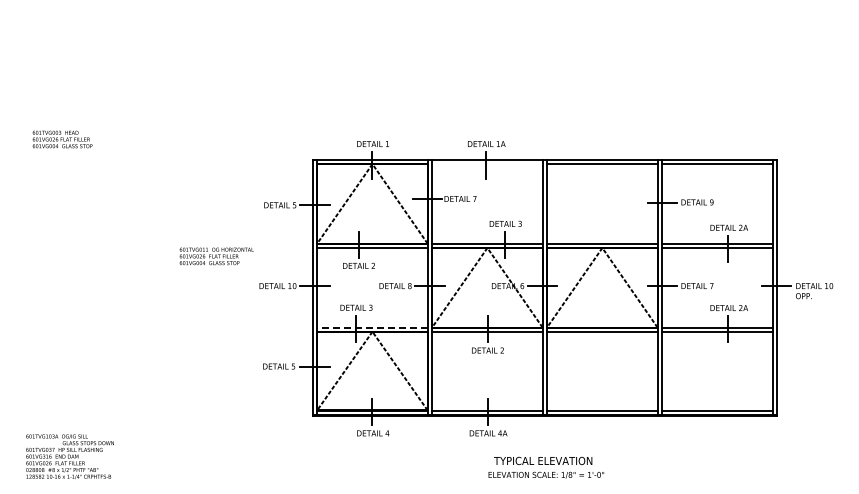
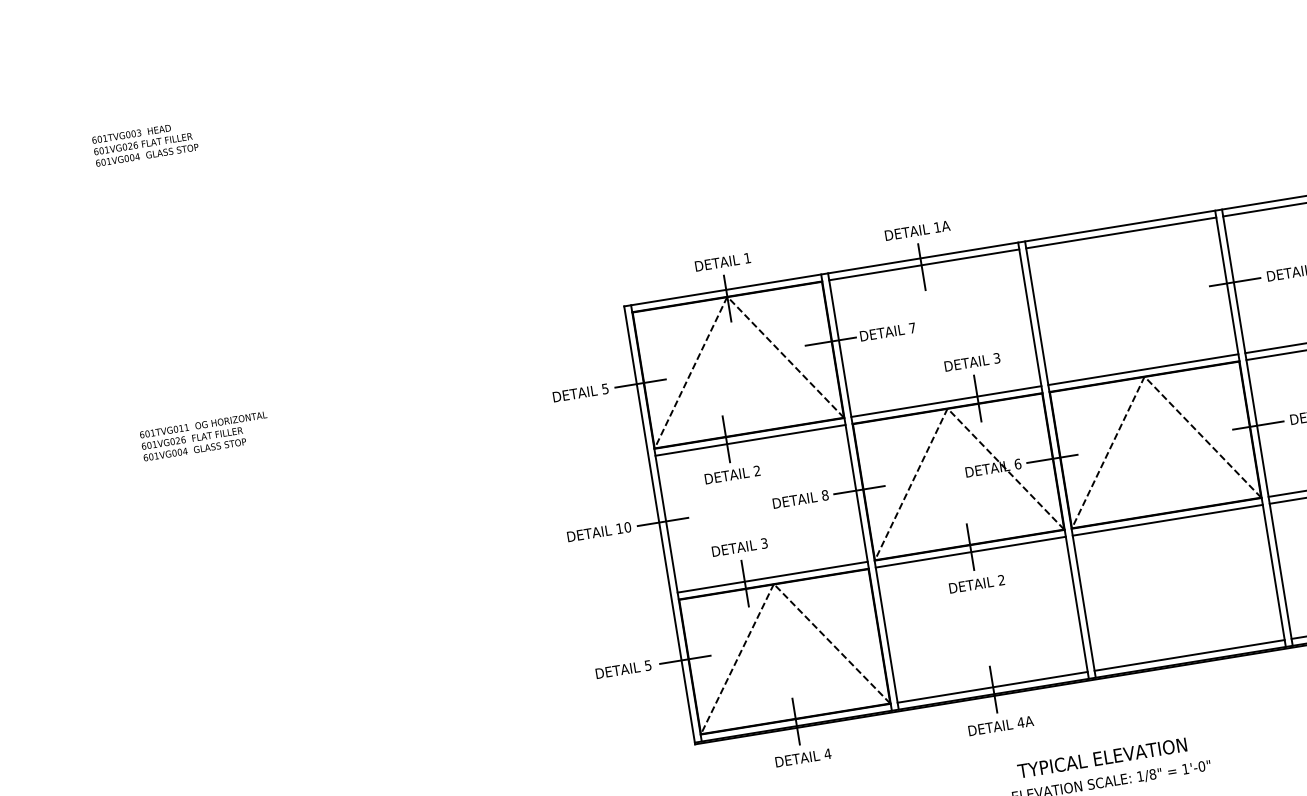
text: (62, 139) -> (145, 143), moved
line: (486, 164) -> (922, 265), added
text: (216, 256) -> (204, 436), moved
line: (371, 327) -> (771, 577), dashed -> solid

